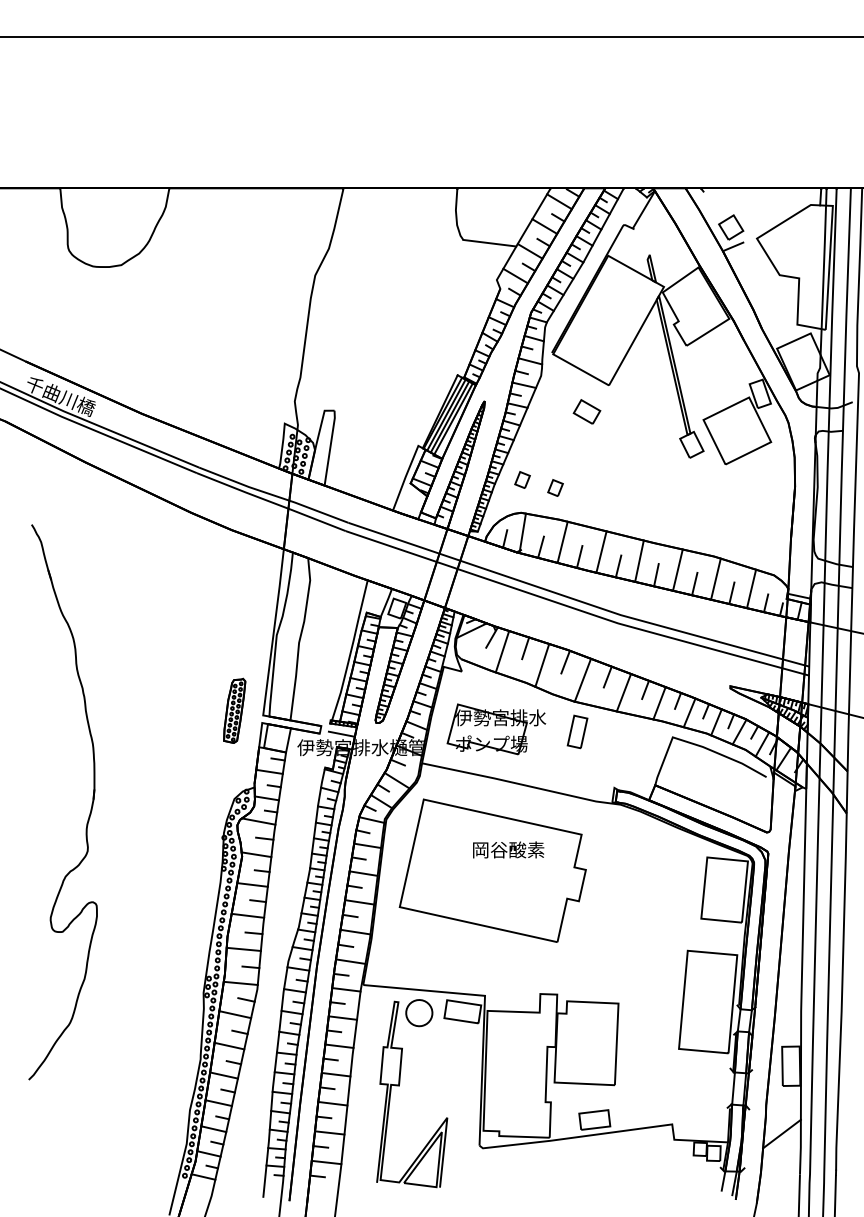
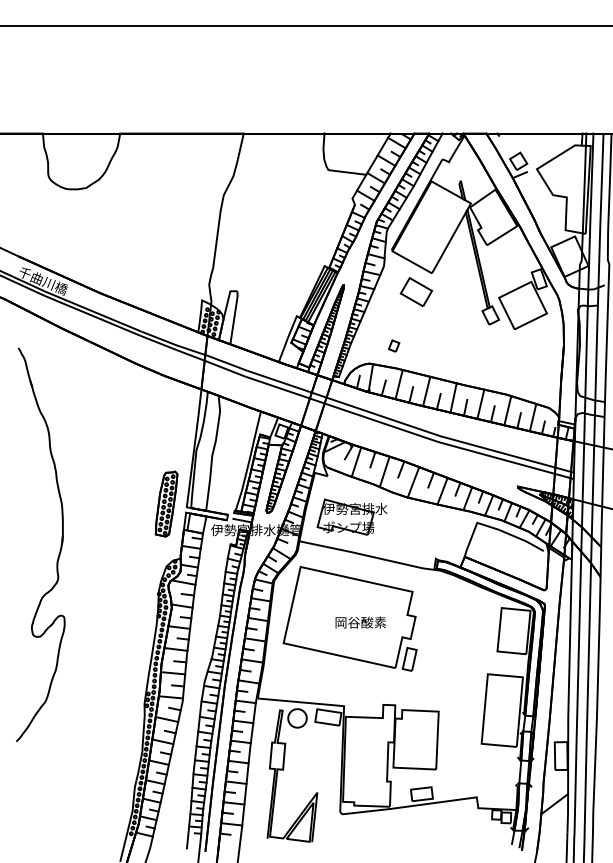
part: (586, 411) -> (416, 291), size x1.67
part: (522, 479) -> (370, 340), removed
part: (234, 710) -> (166, 503), size x1.43
part: (577, 731) -> (409, 659), moved
part: (90, 808) -> (60, 549), moved
text: (508, 849) -> (360, 622), moved

